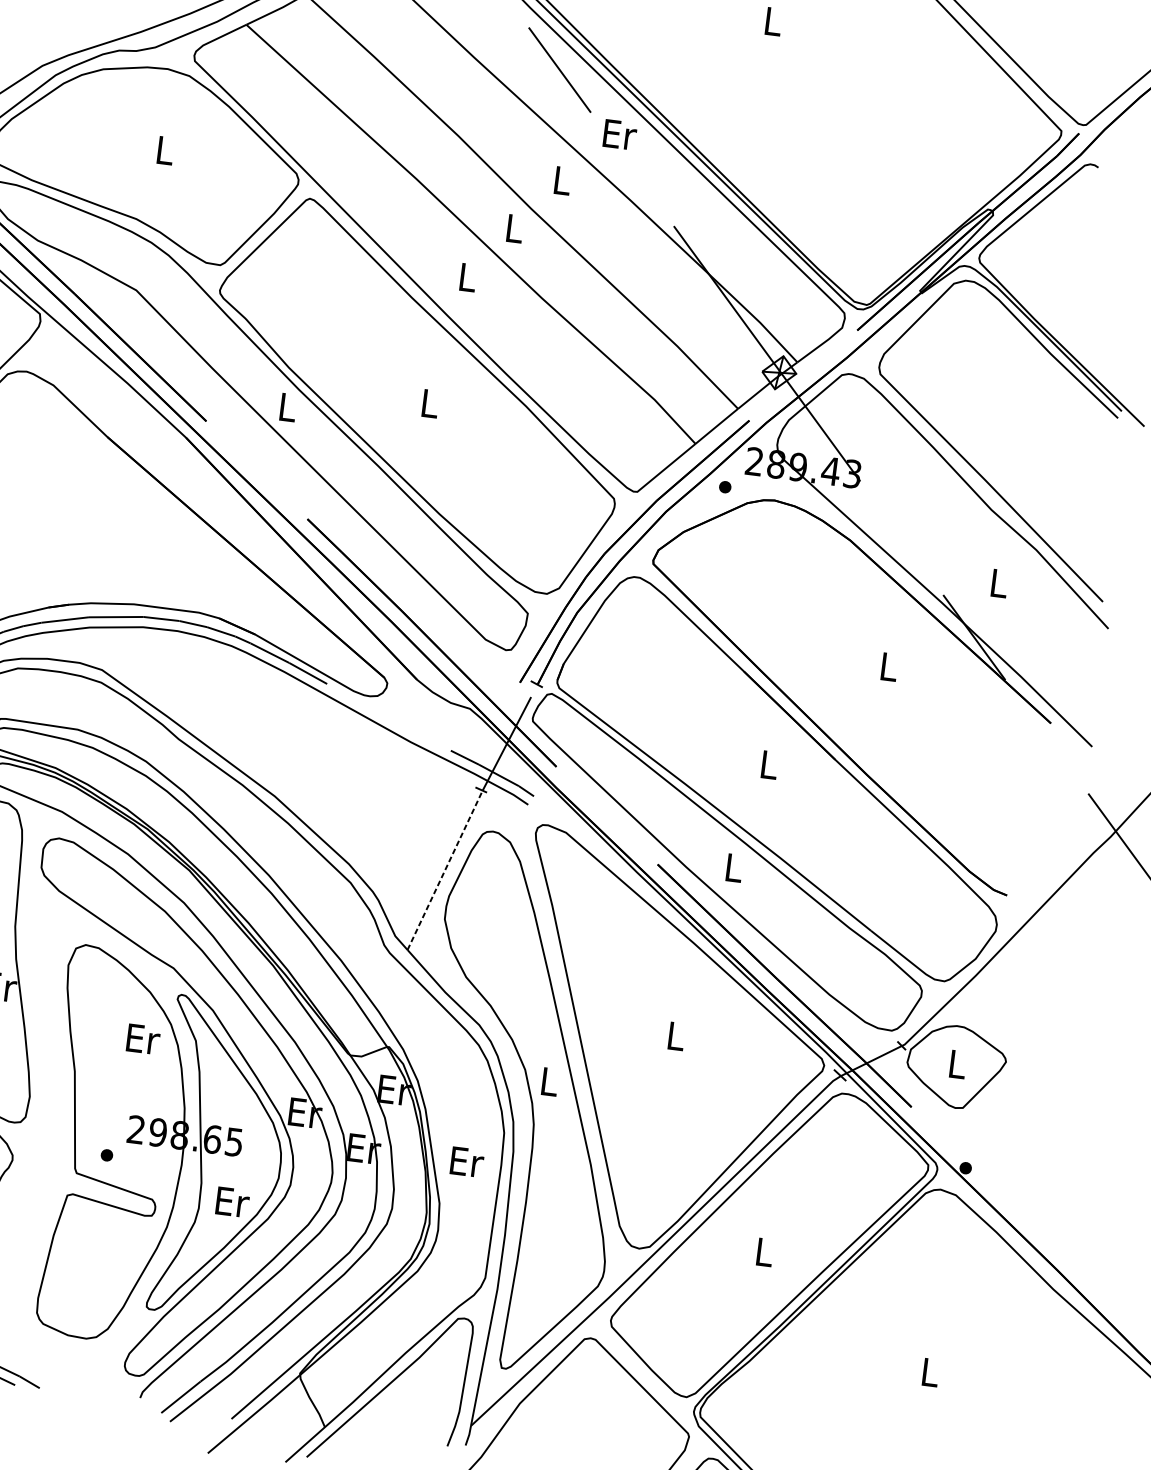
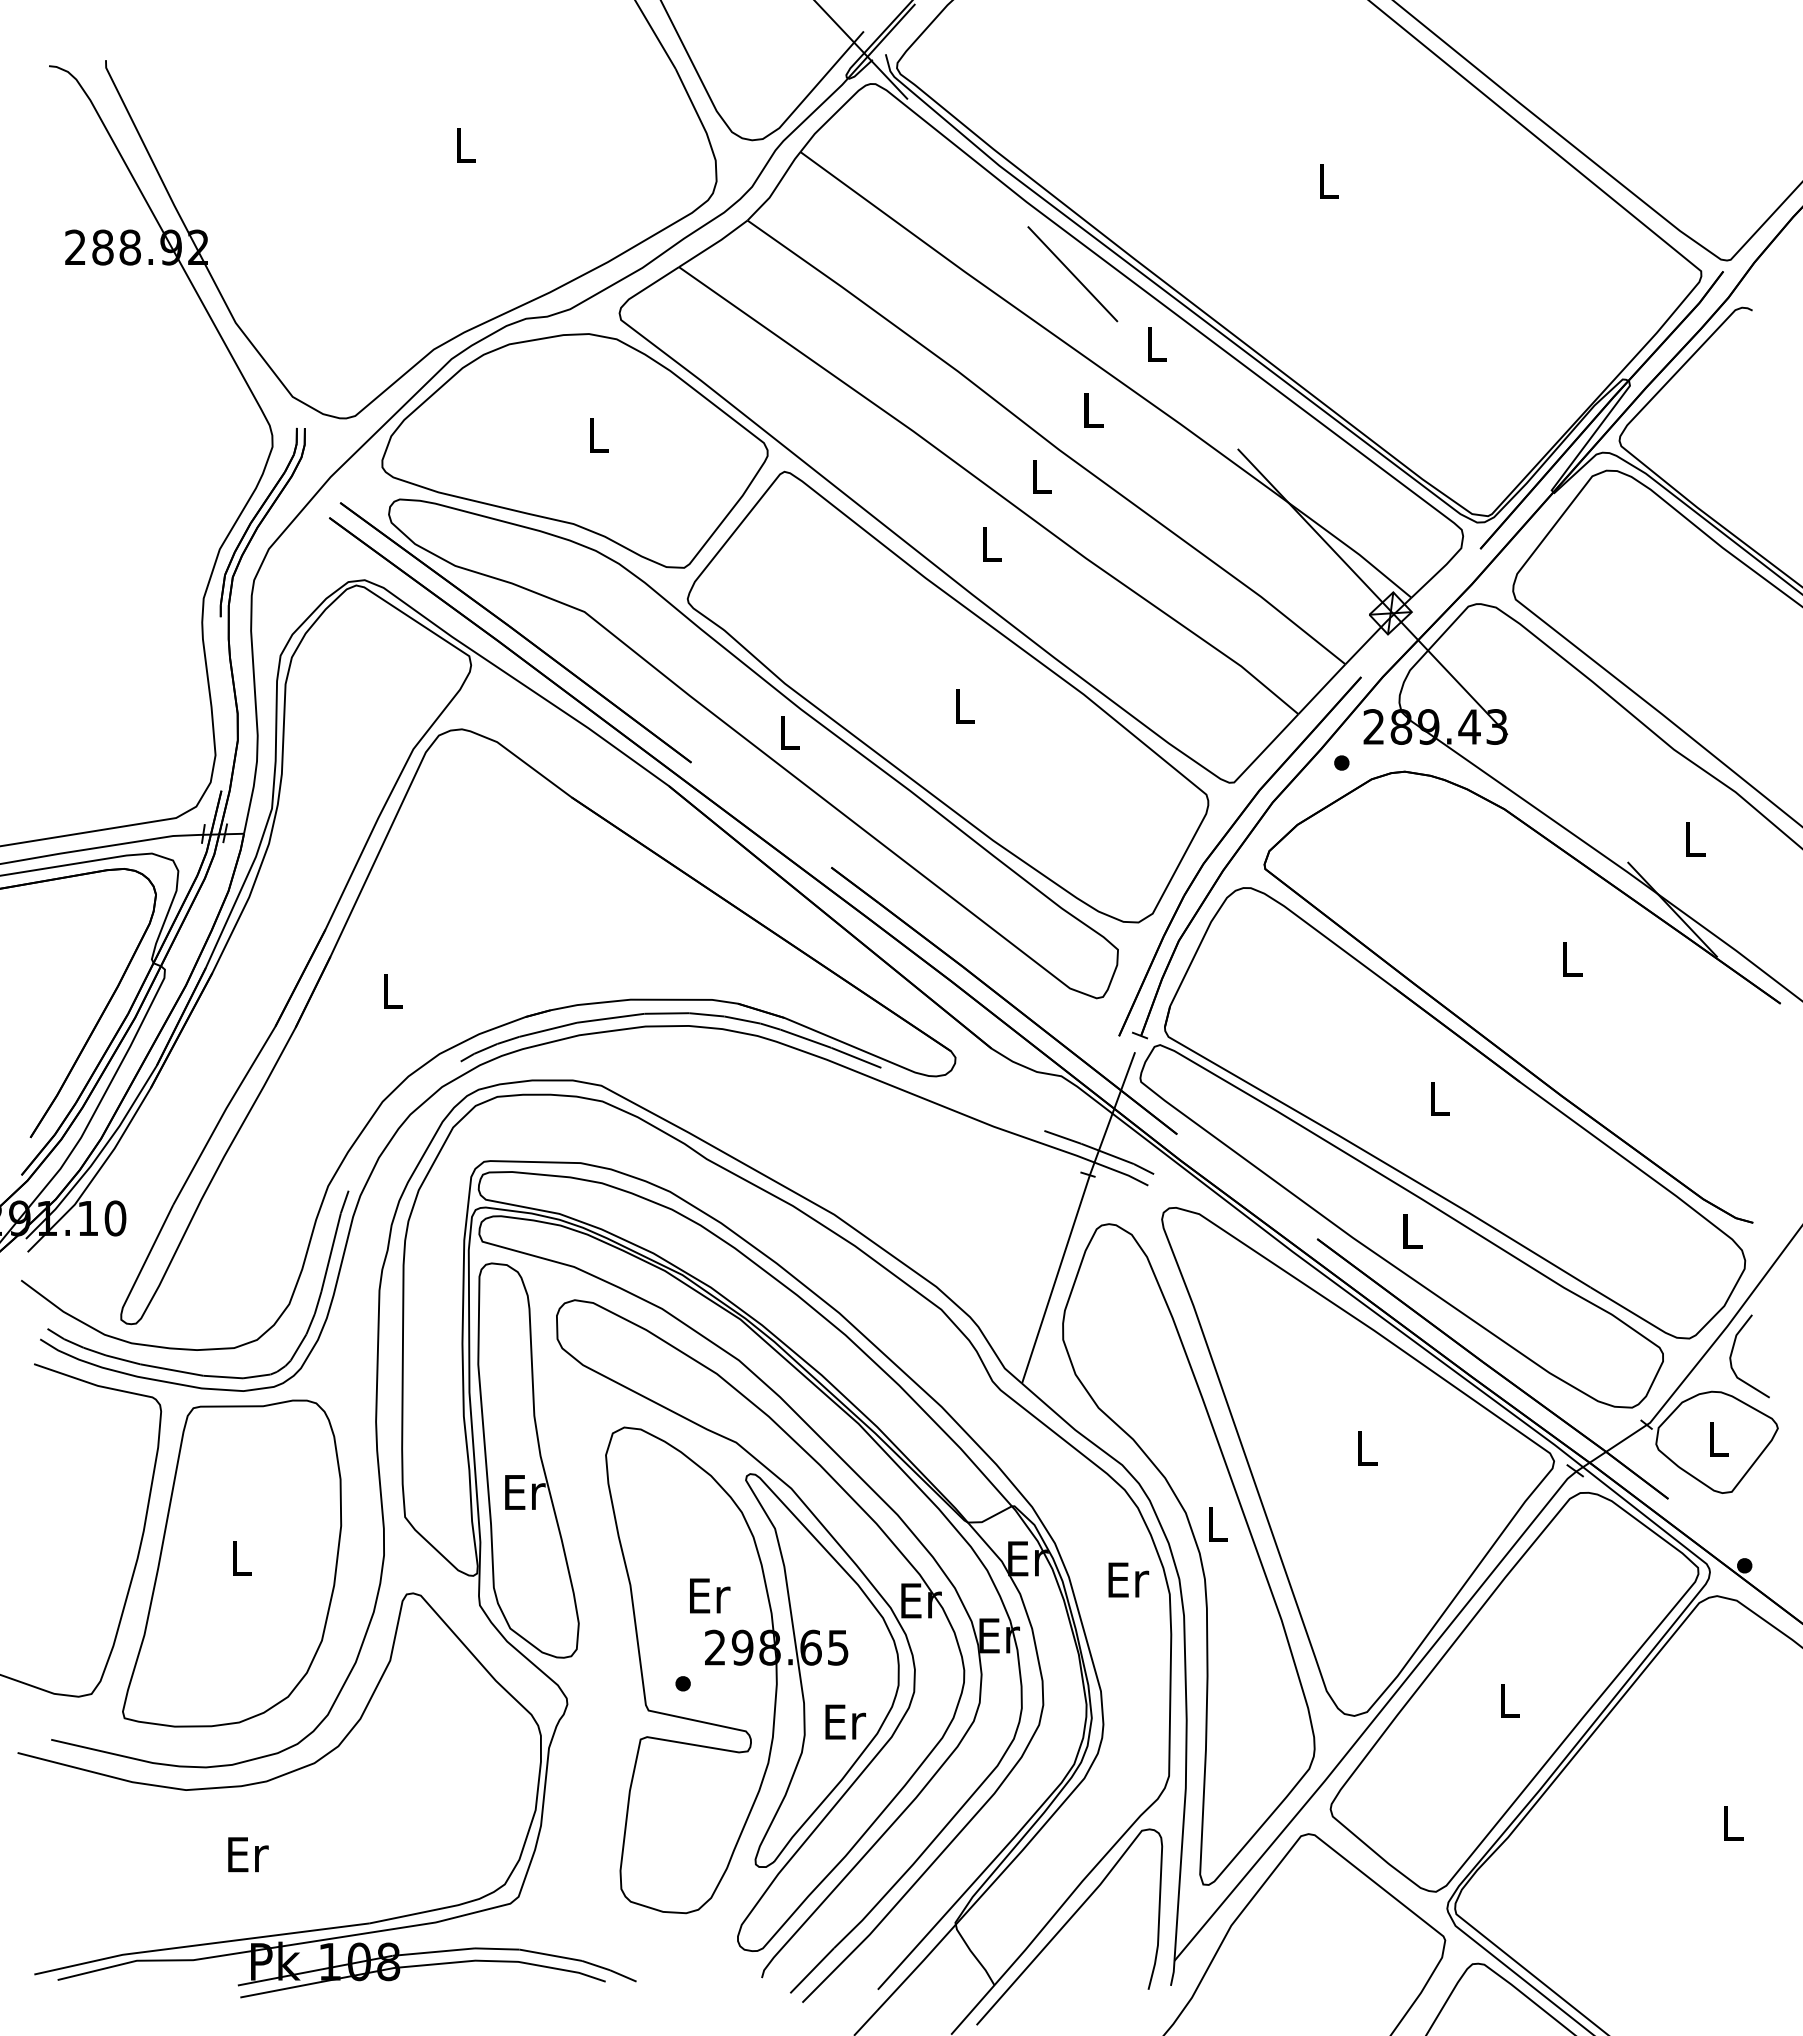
text: (620, 134) -> (1157, 344), Er -> L
line: (444, 870) -> (1055, 1279), dashed -> solid
curve: (978, 995) -> (1733, 1350), added
text: (143, 1039) -> (710, 1595), moved
text: (467, 1161) -> (1128, 1579), moved

